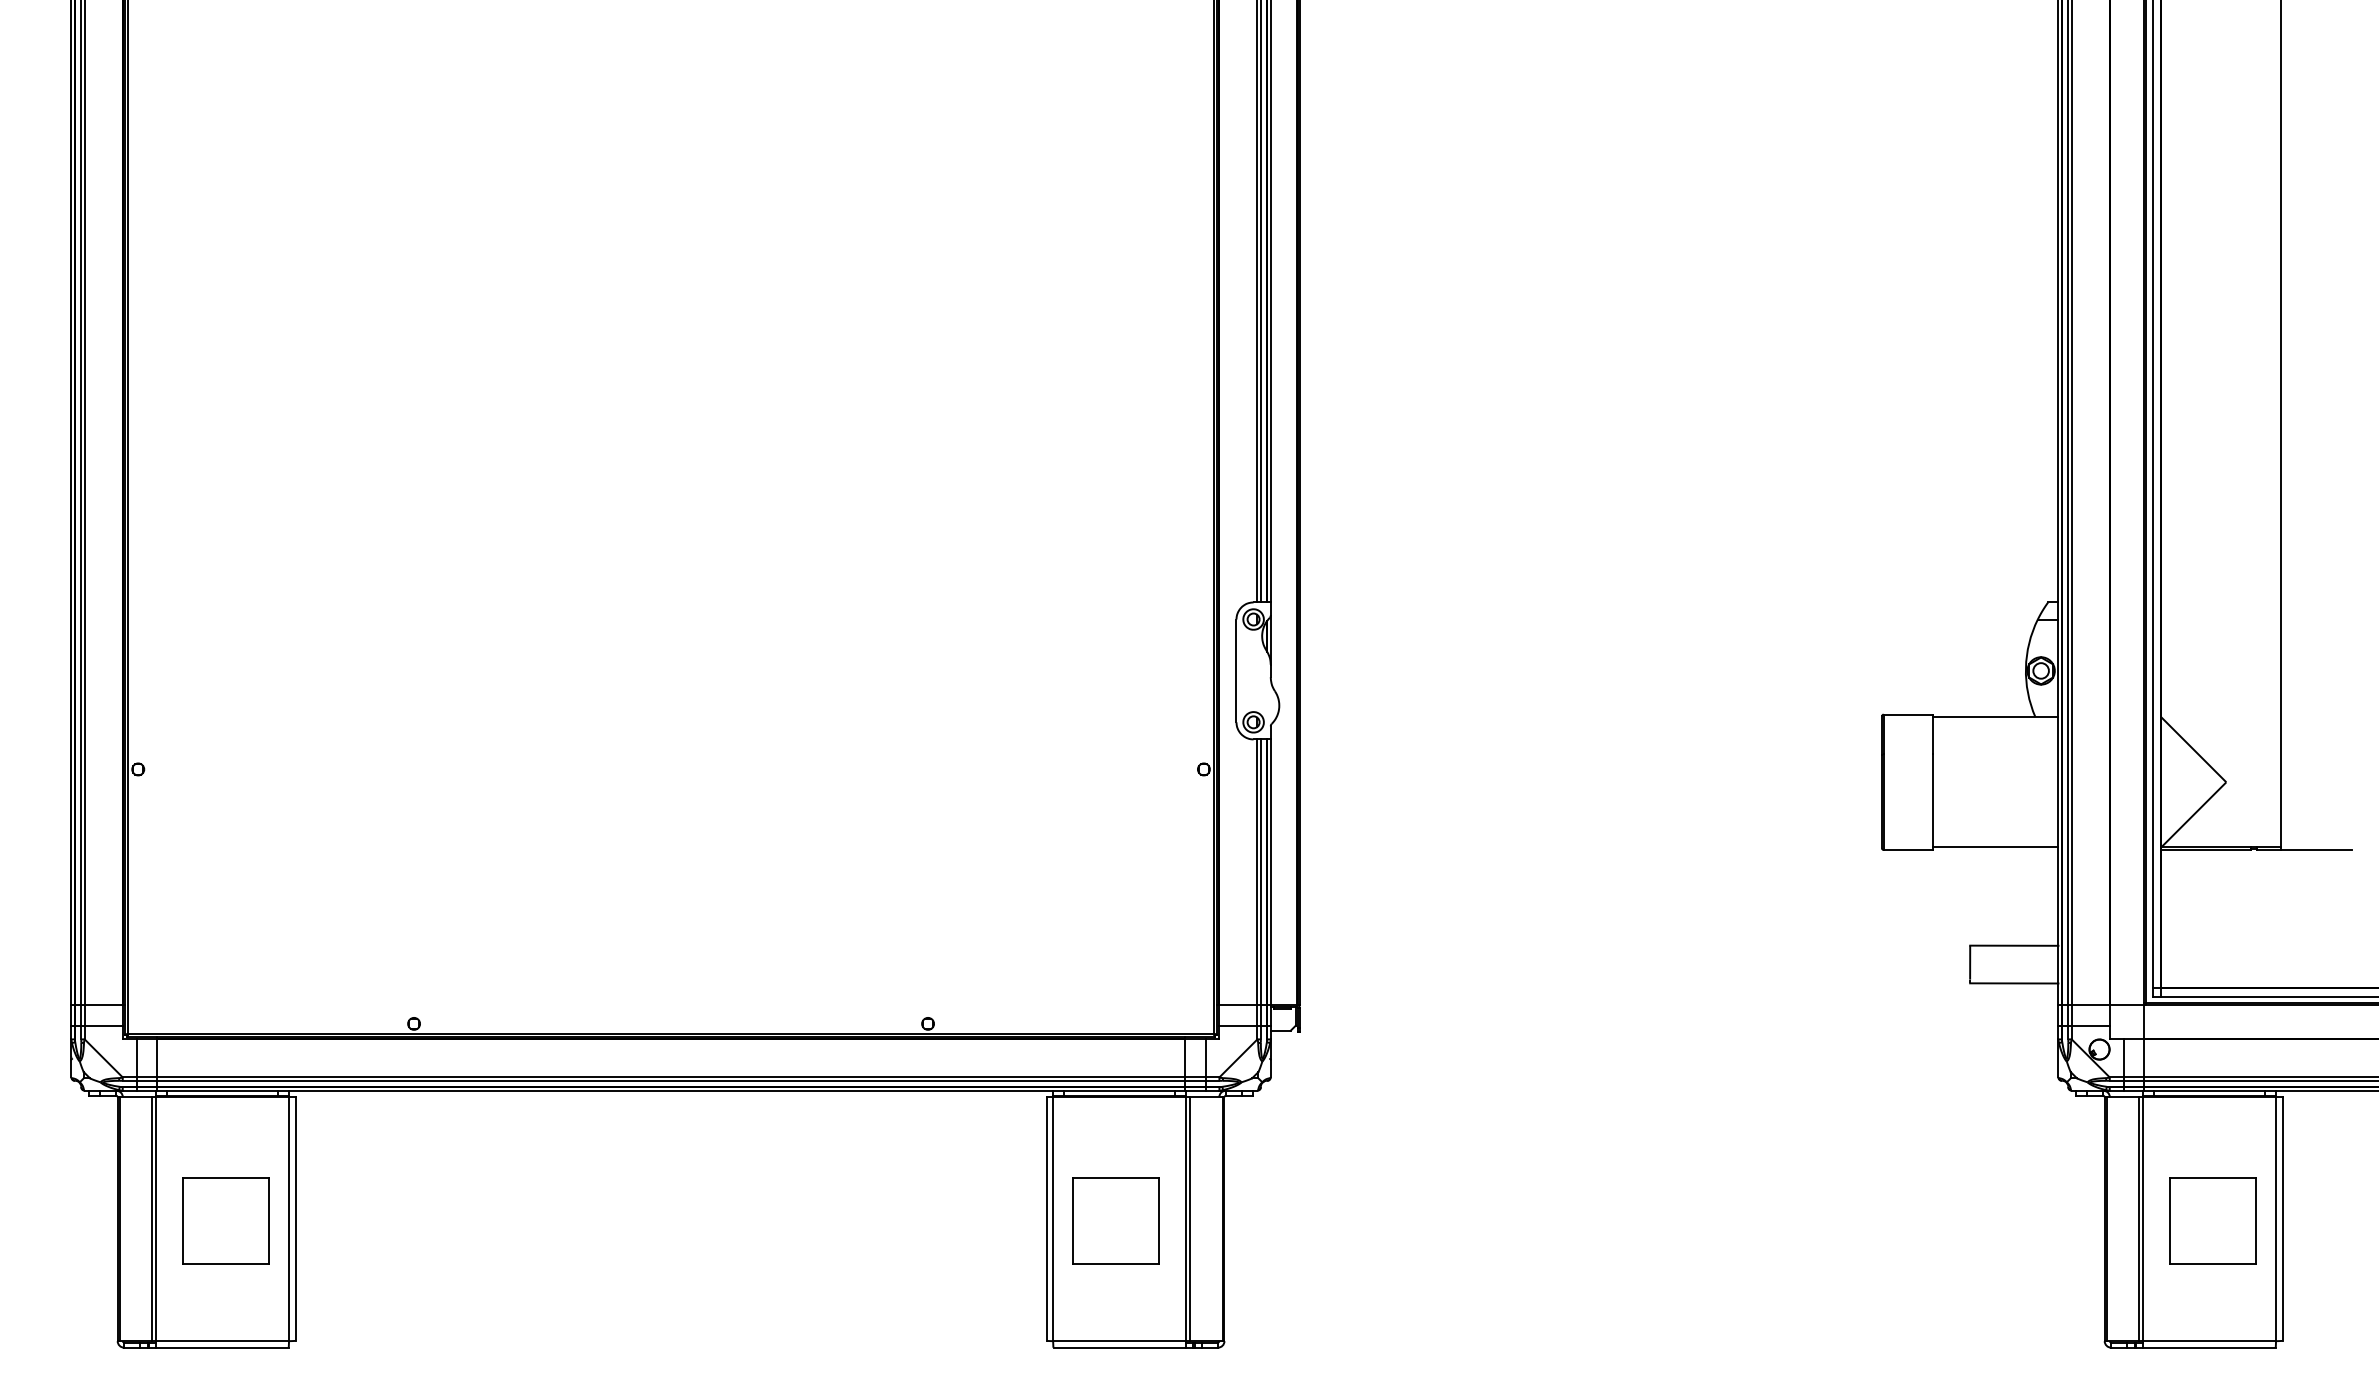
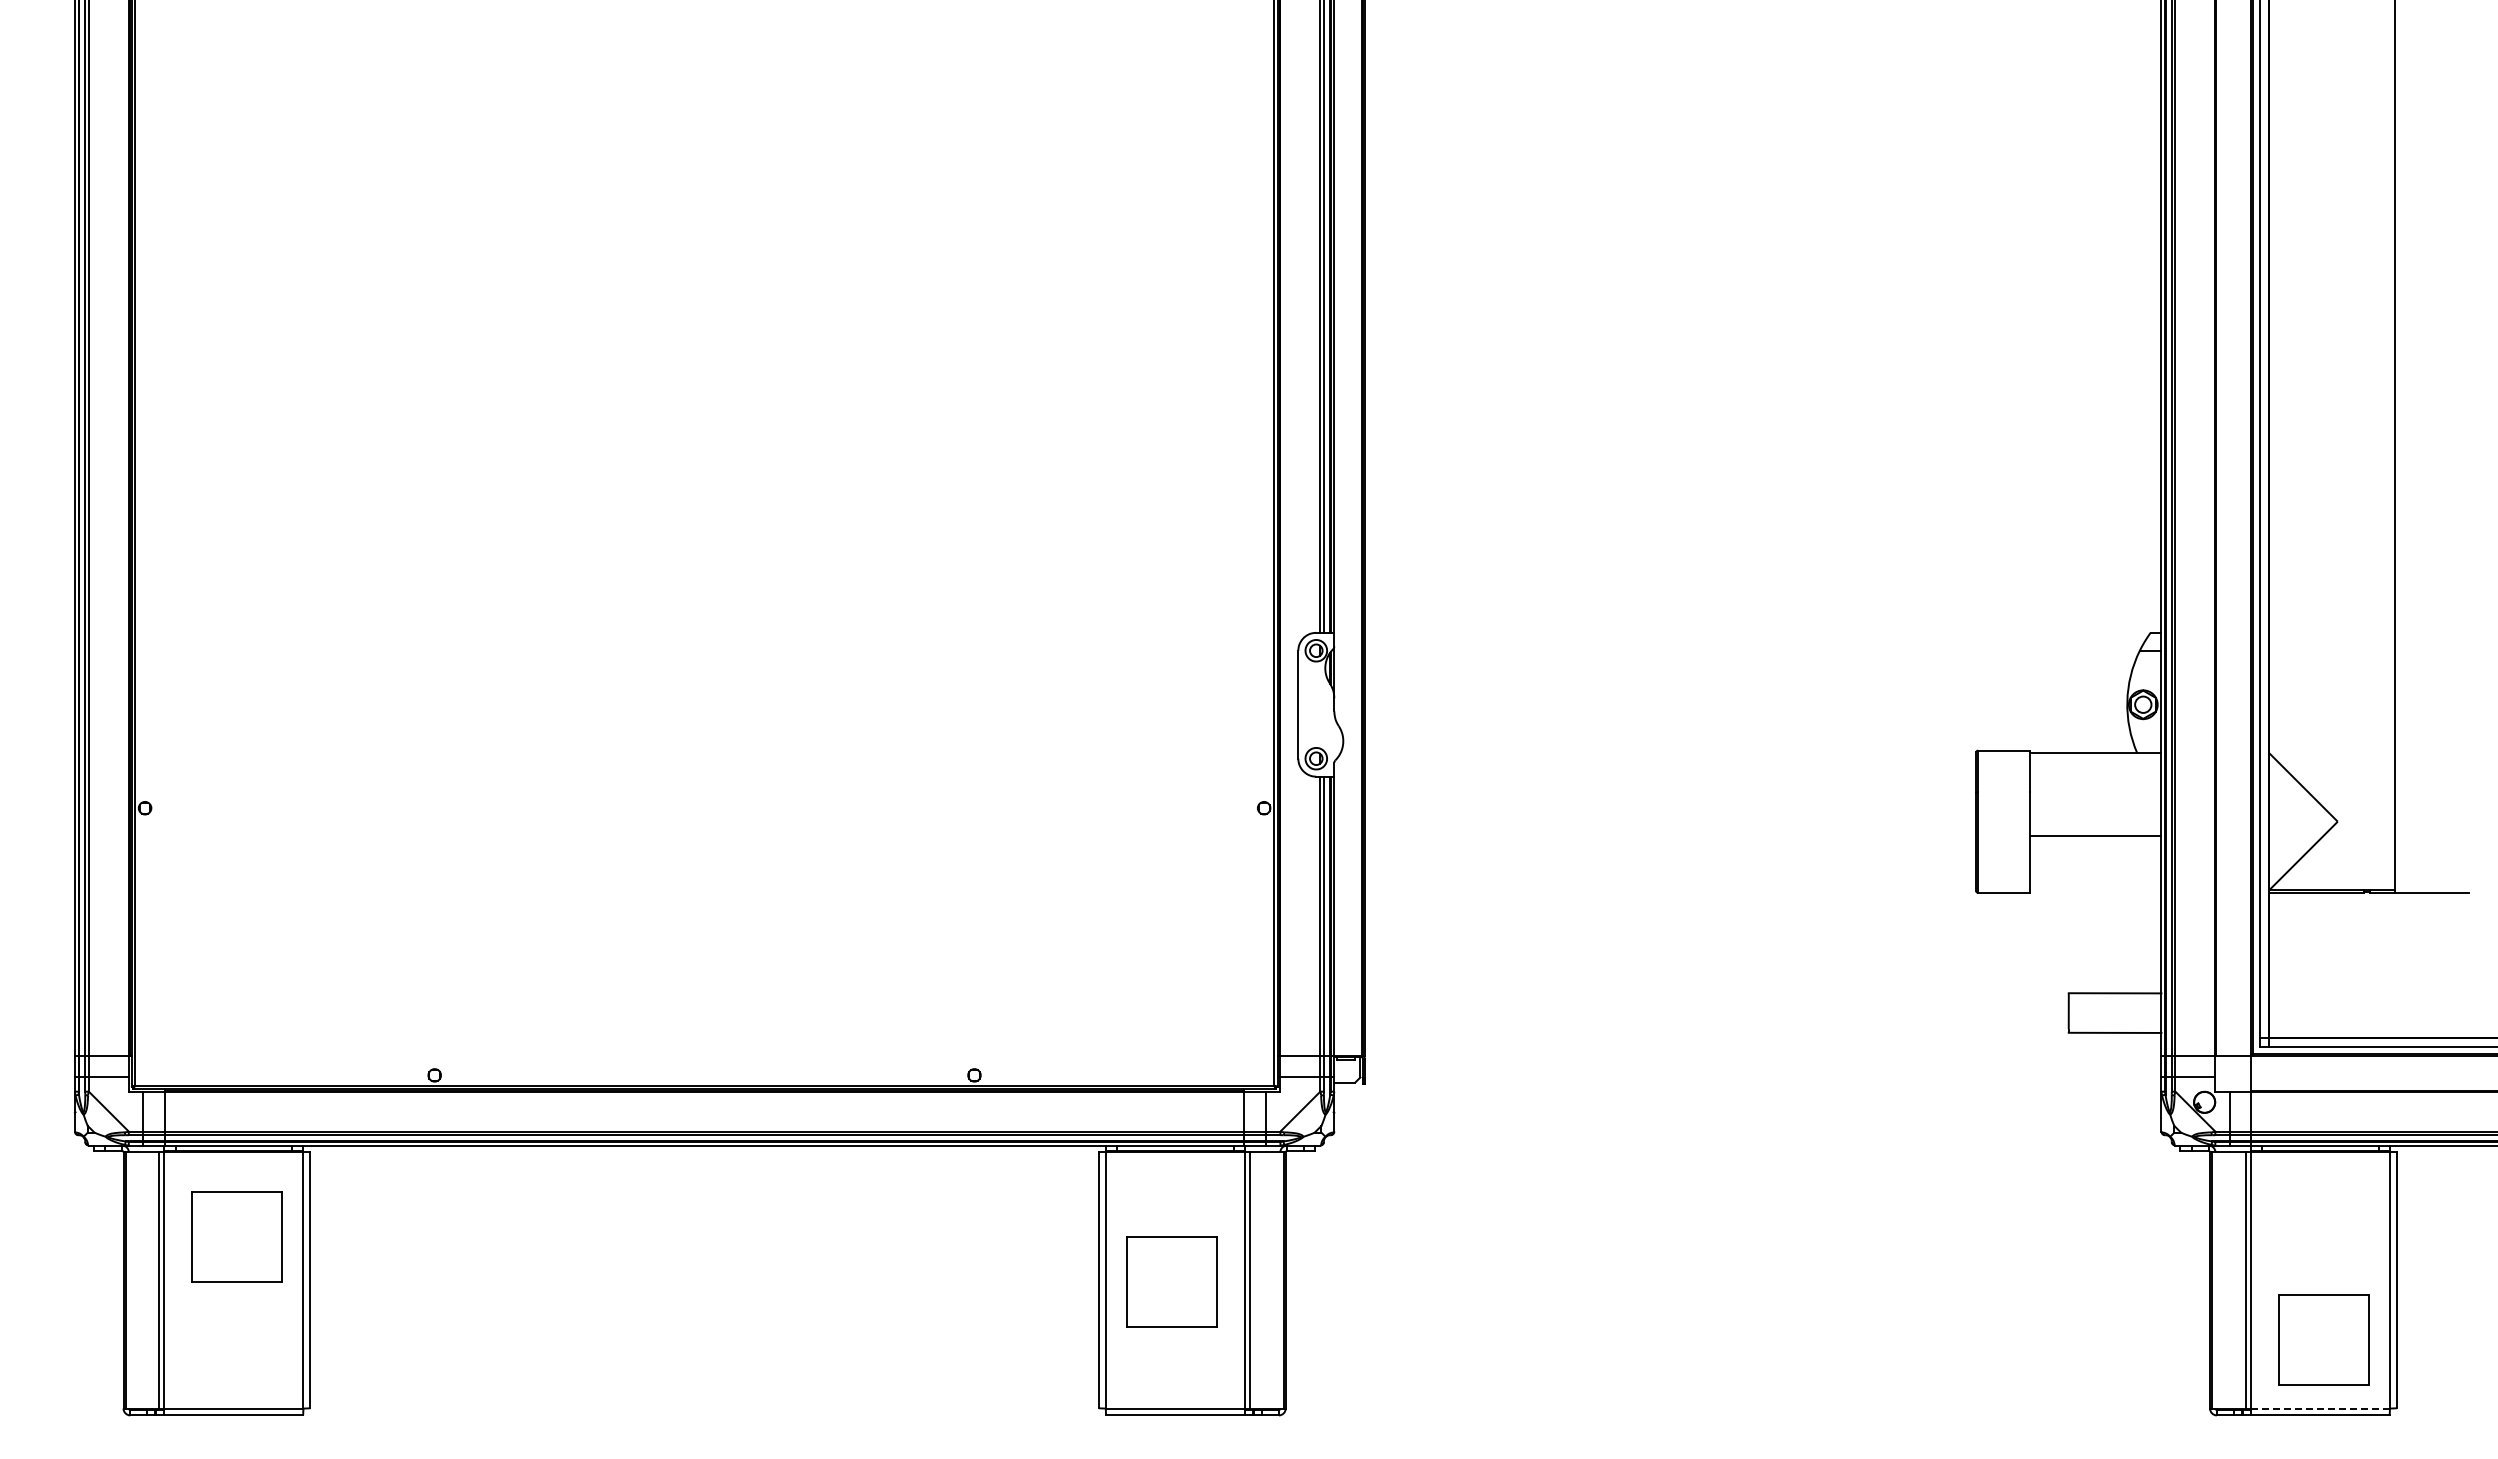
line: (1995, 847) -> (2095, 836), moved
part: (225, 1220) -> (236, 1236), moved
part: (2212, 1220) -> (2323, 1339), moved
line: (2209, 1341) -> (2320, 1408), solid -> dashed

